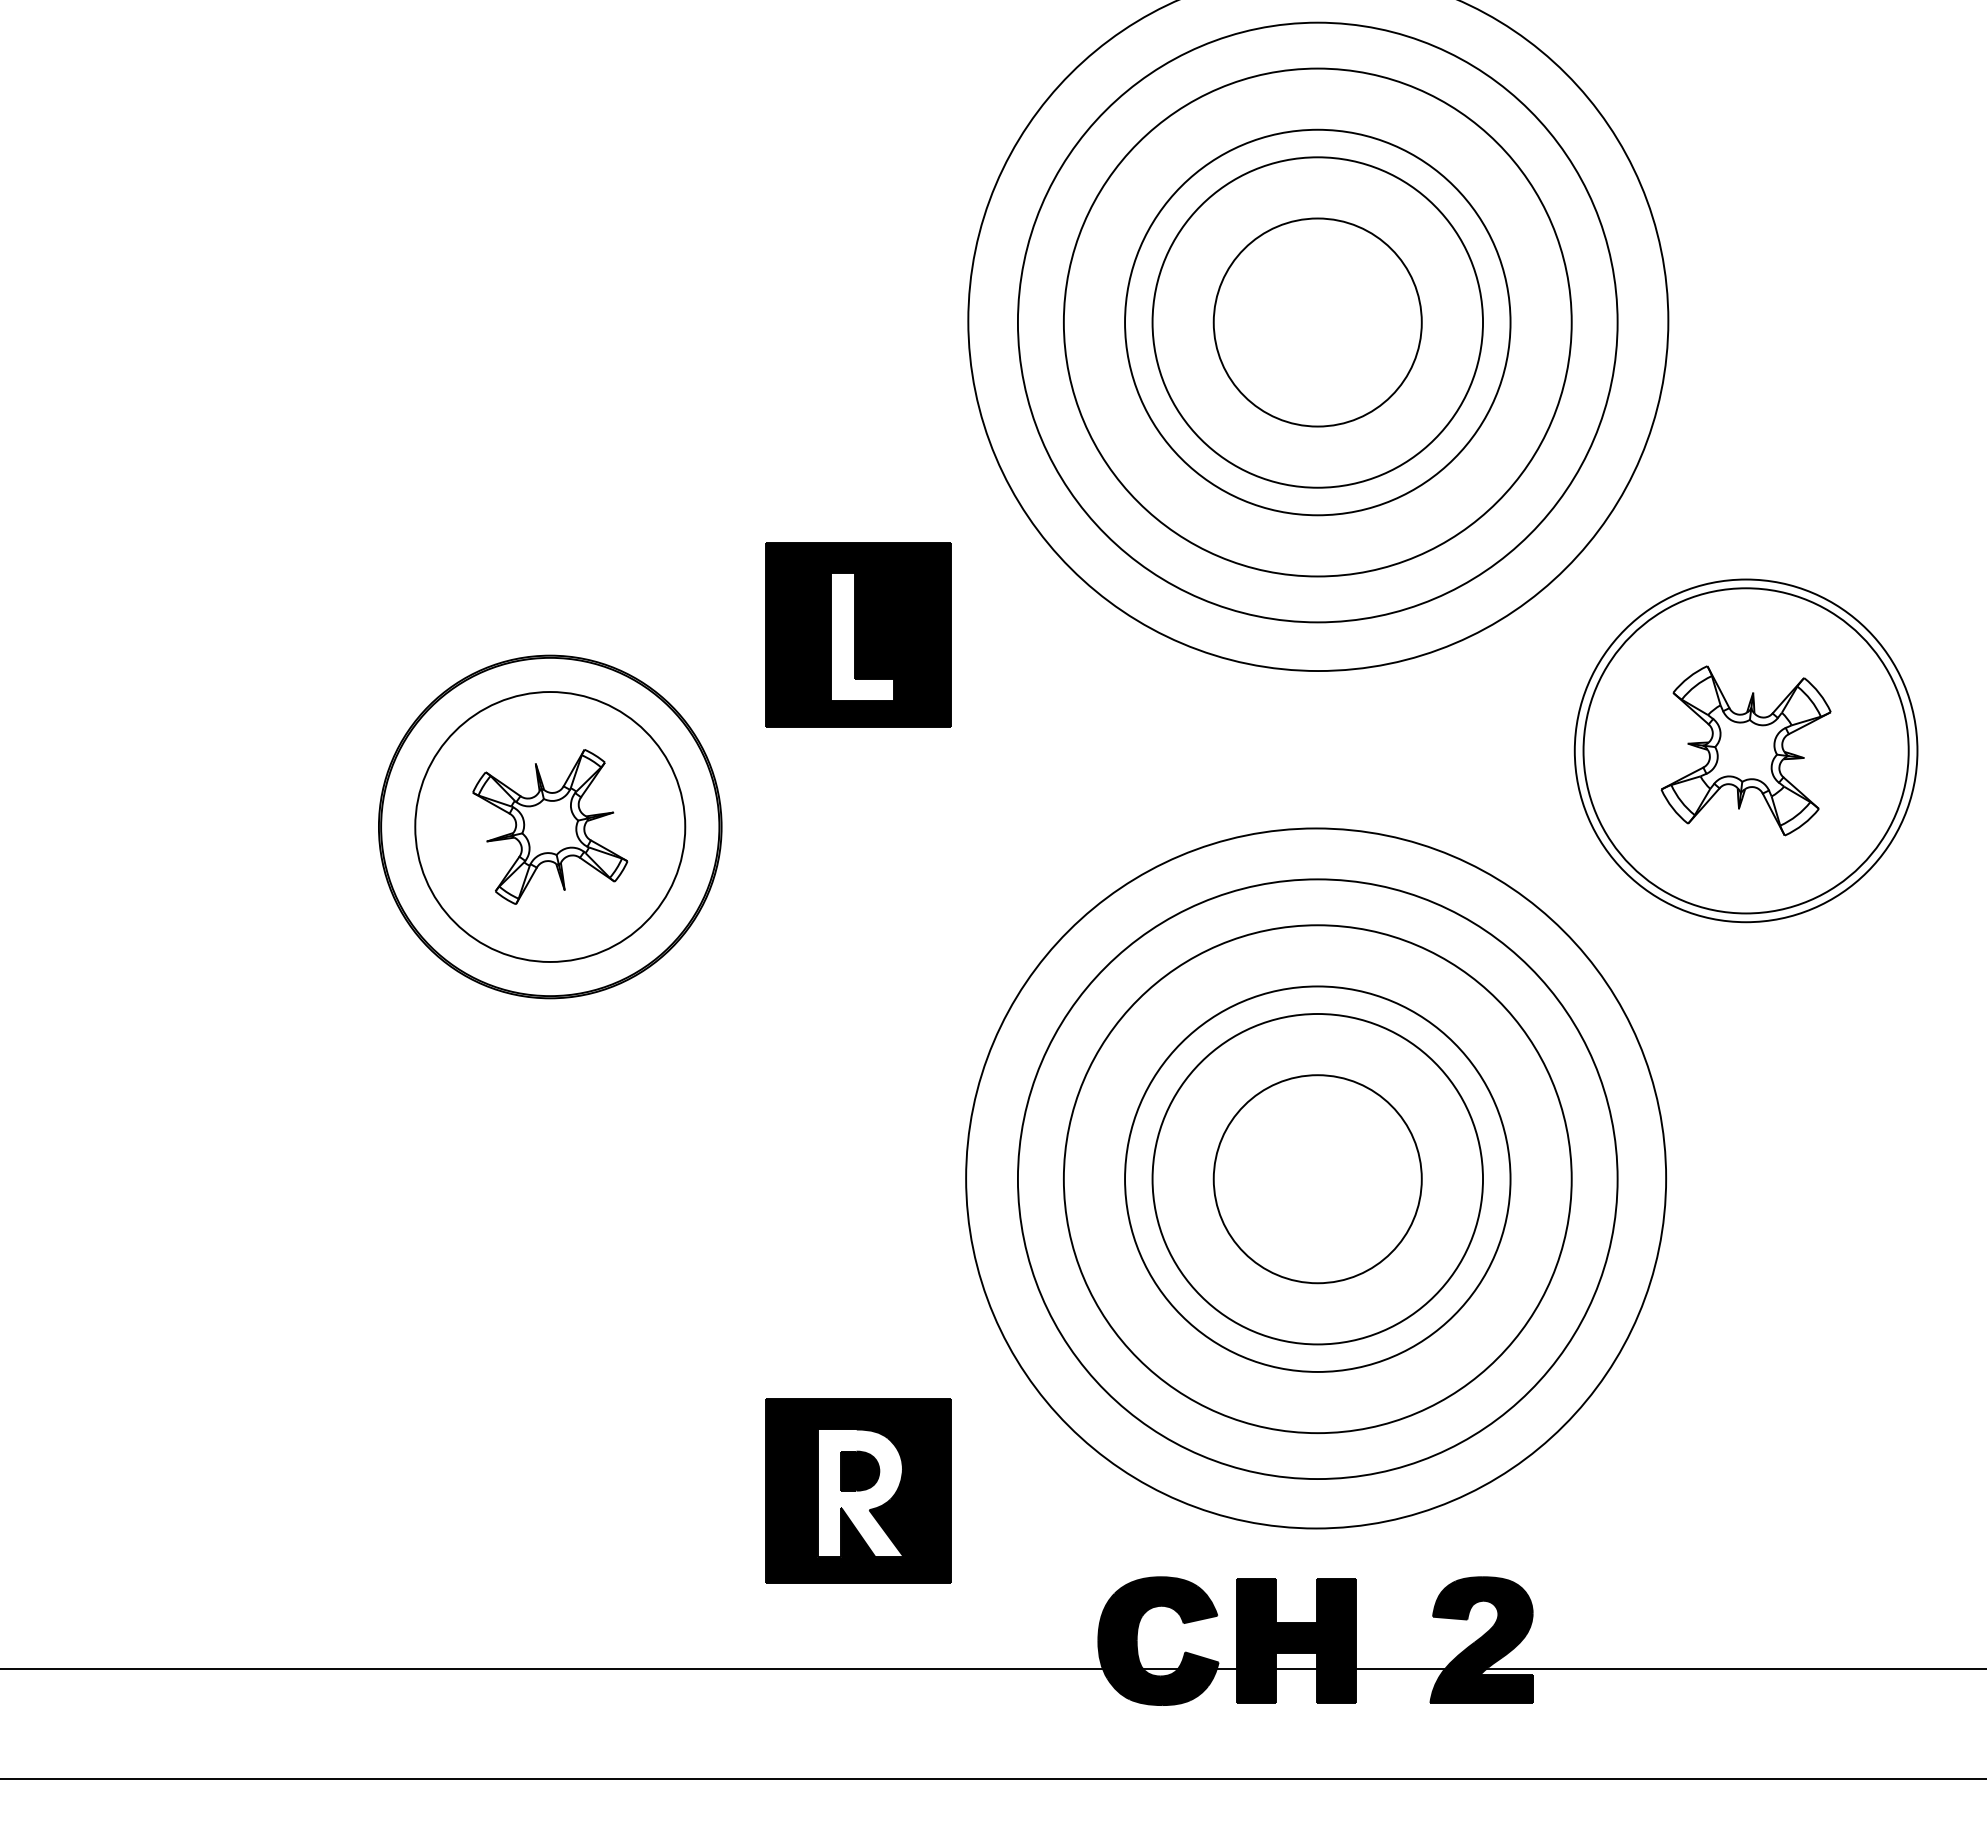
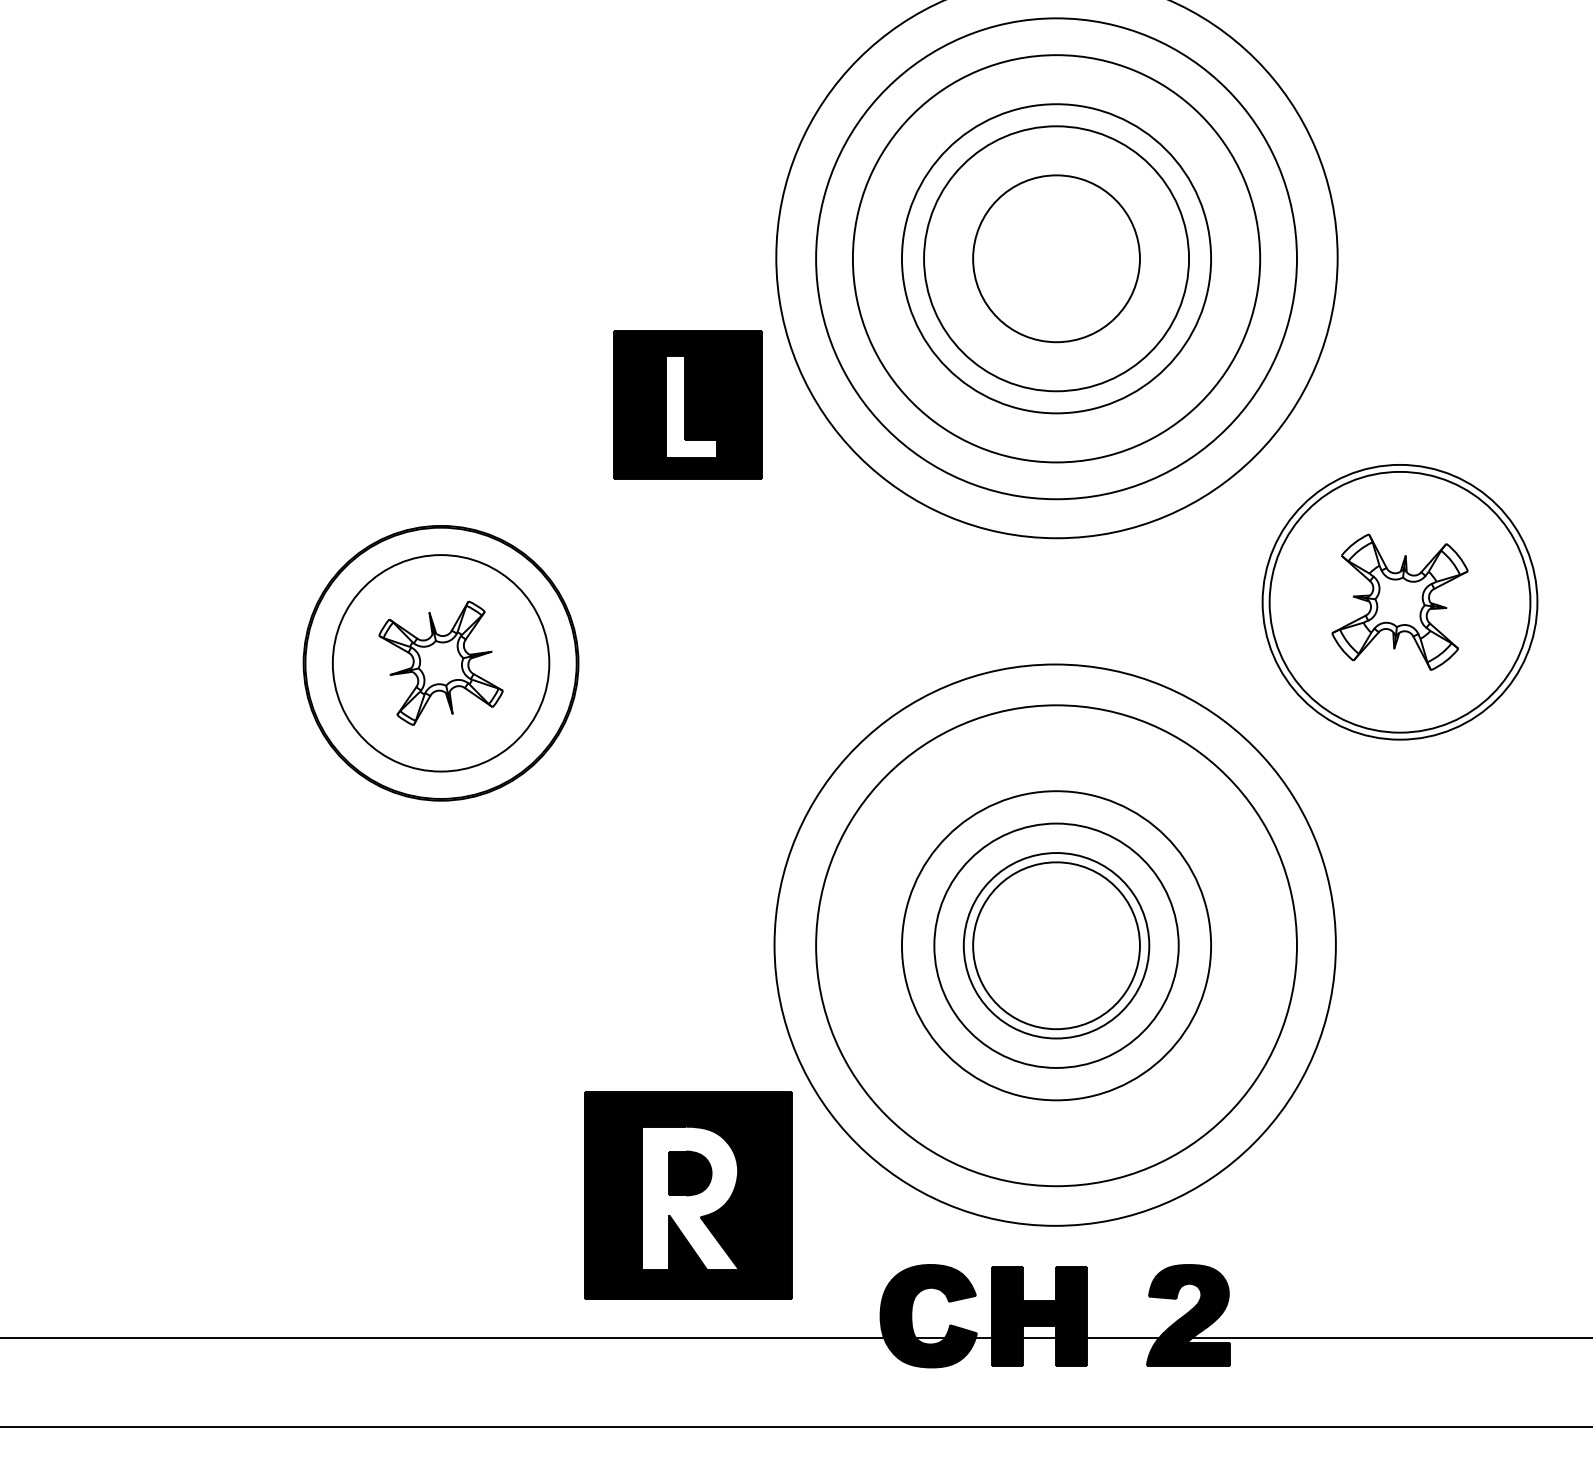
part: (858, 634) -> (688, 404), moved
circle: (1317, 1179) -> (1056, 945), size x0.6
circle: (1317, 1179) -> (1056, 945), size x0.7
part: (858, 1490) -> (688, 1195), size x1.4

